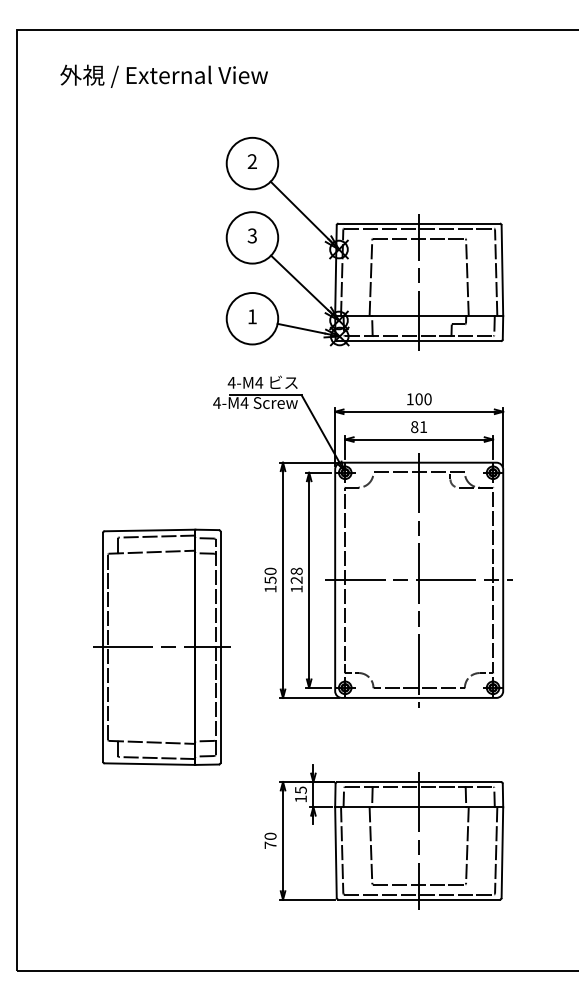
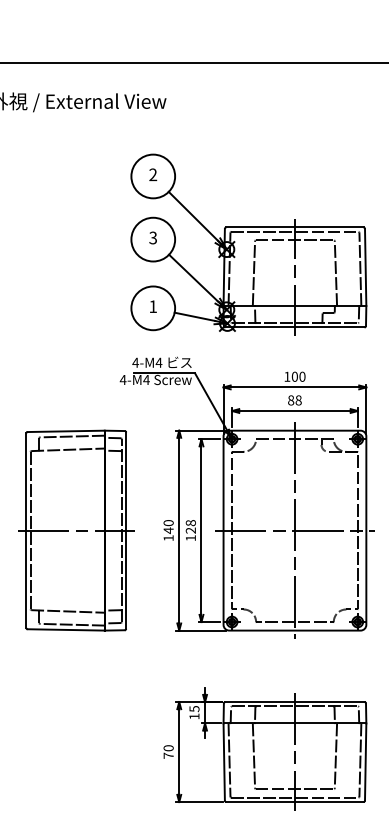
text: (423, 427) -> (298, 400), 81 -> 88
text: (270, 580) -> (168, 530), 150 -> 140
part: (161, 646) -> (75, 529), moved

